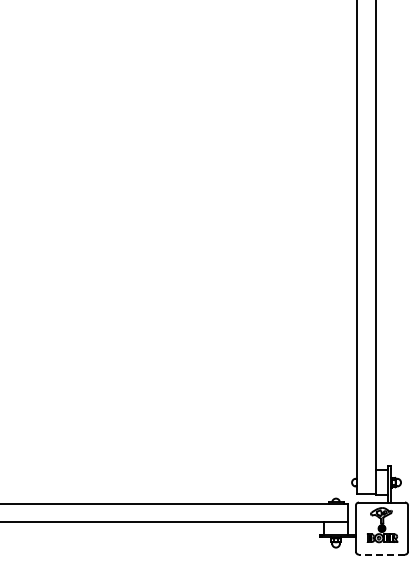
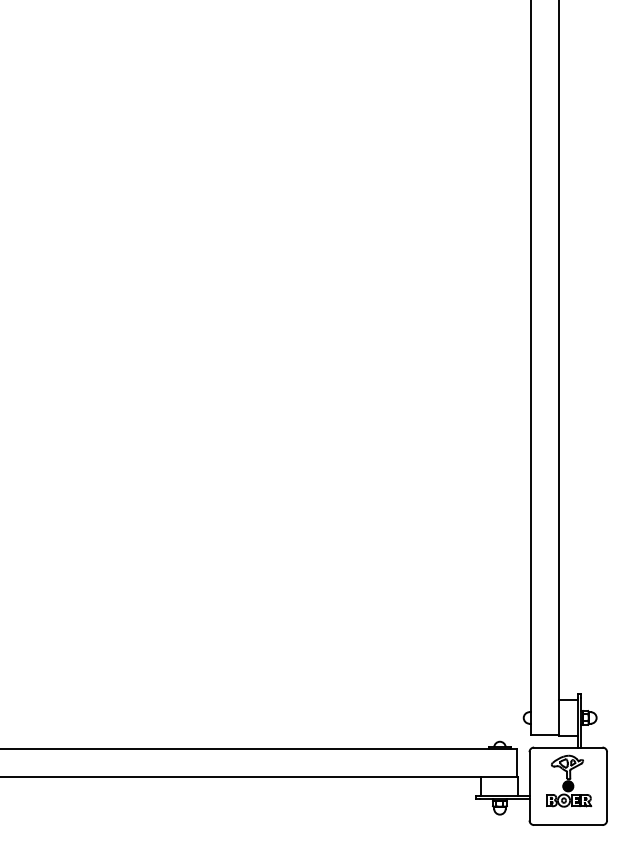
line: (382, 554) -> (569, 824), dashed -> solid

